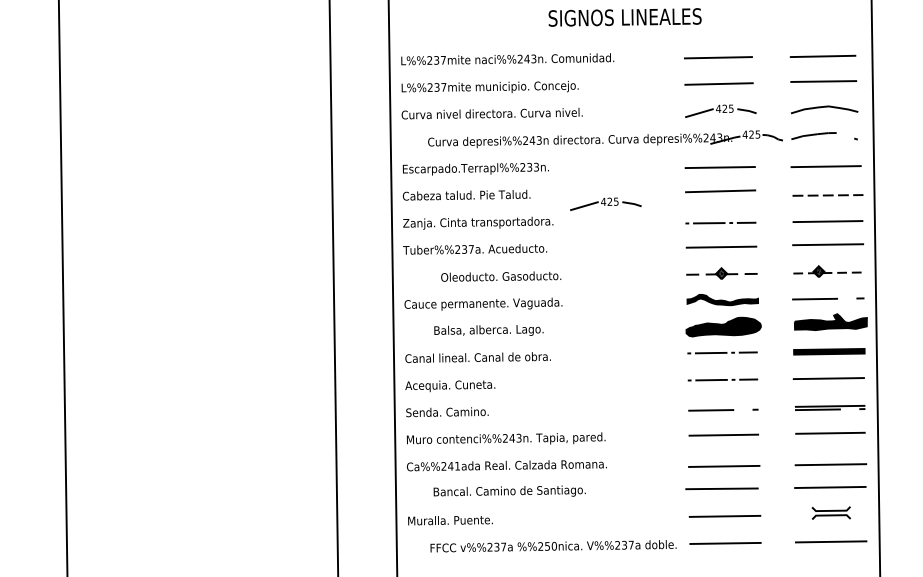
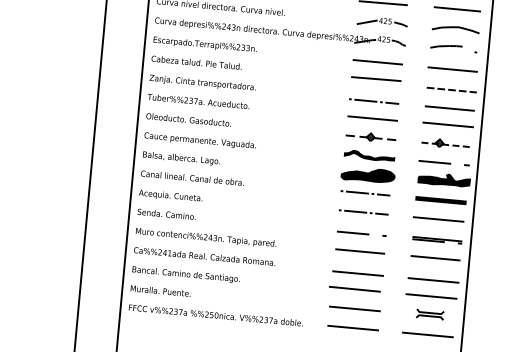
part: (605, 139) -> (280, 31), moved
part: (605, 203) -> (294, 79), removed
text: (501, 276) -> (189, 119), moved
text: (488, 330) -> (181, 158), moved
text: (509, 490) -> (186, 273), moved
text: (553, 546) -> (215, 315), moved

